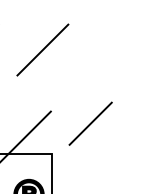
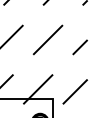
line: (98, 63) -> (79, 47), added
line: (89, 123) -> (74, 91), moved

